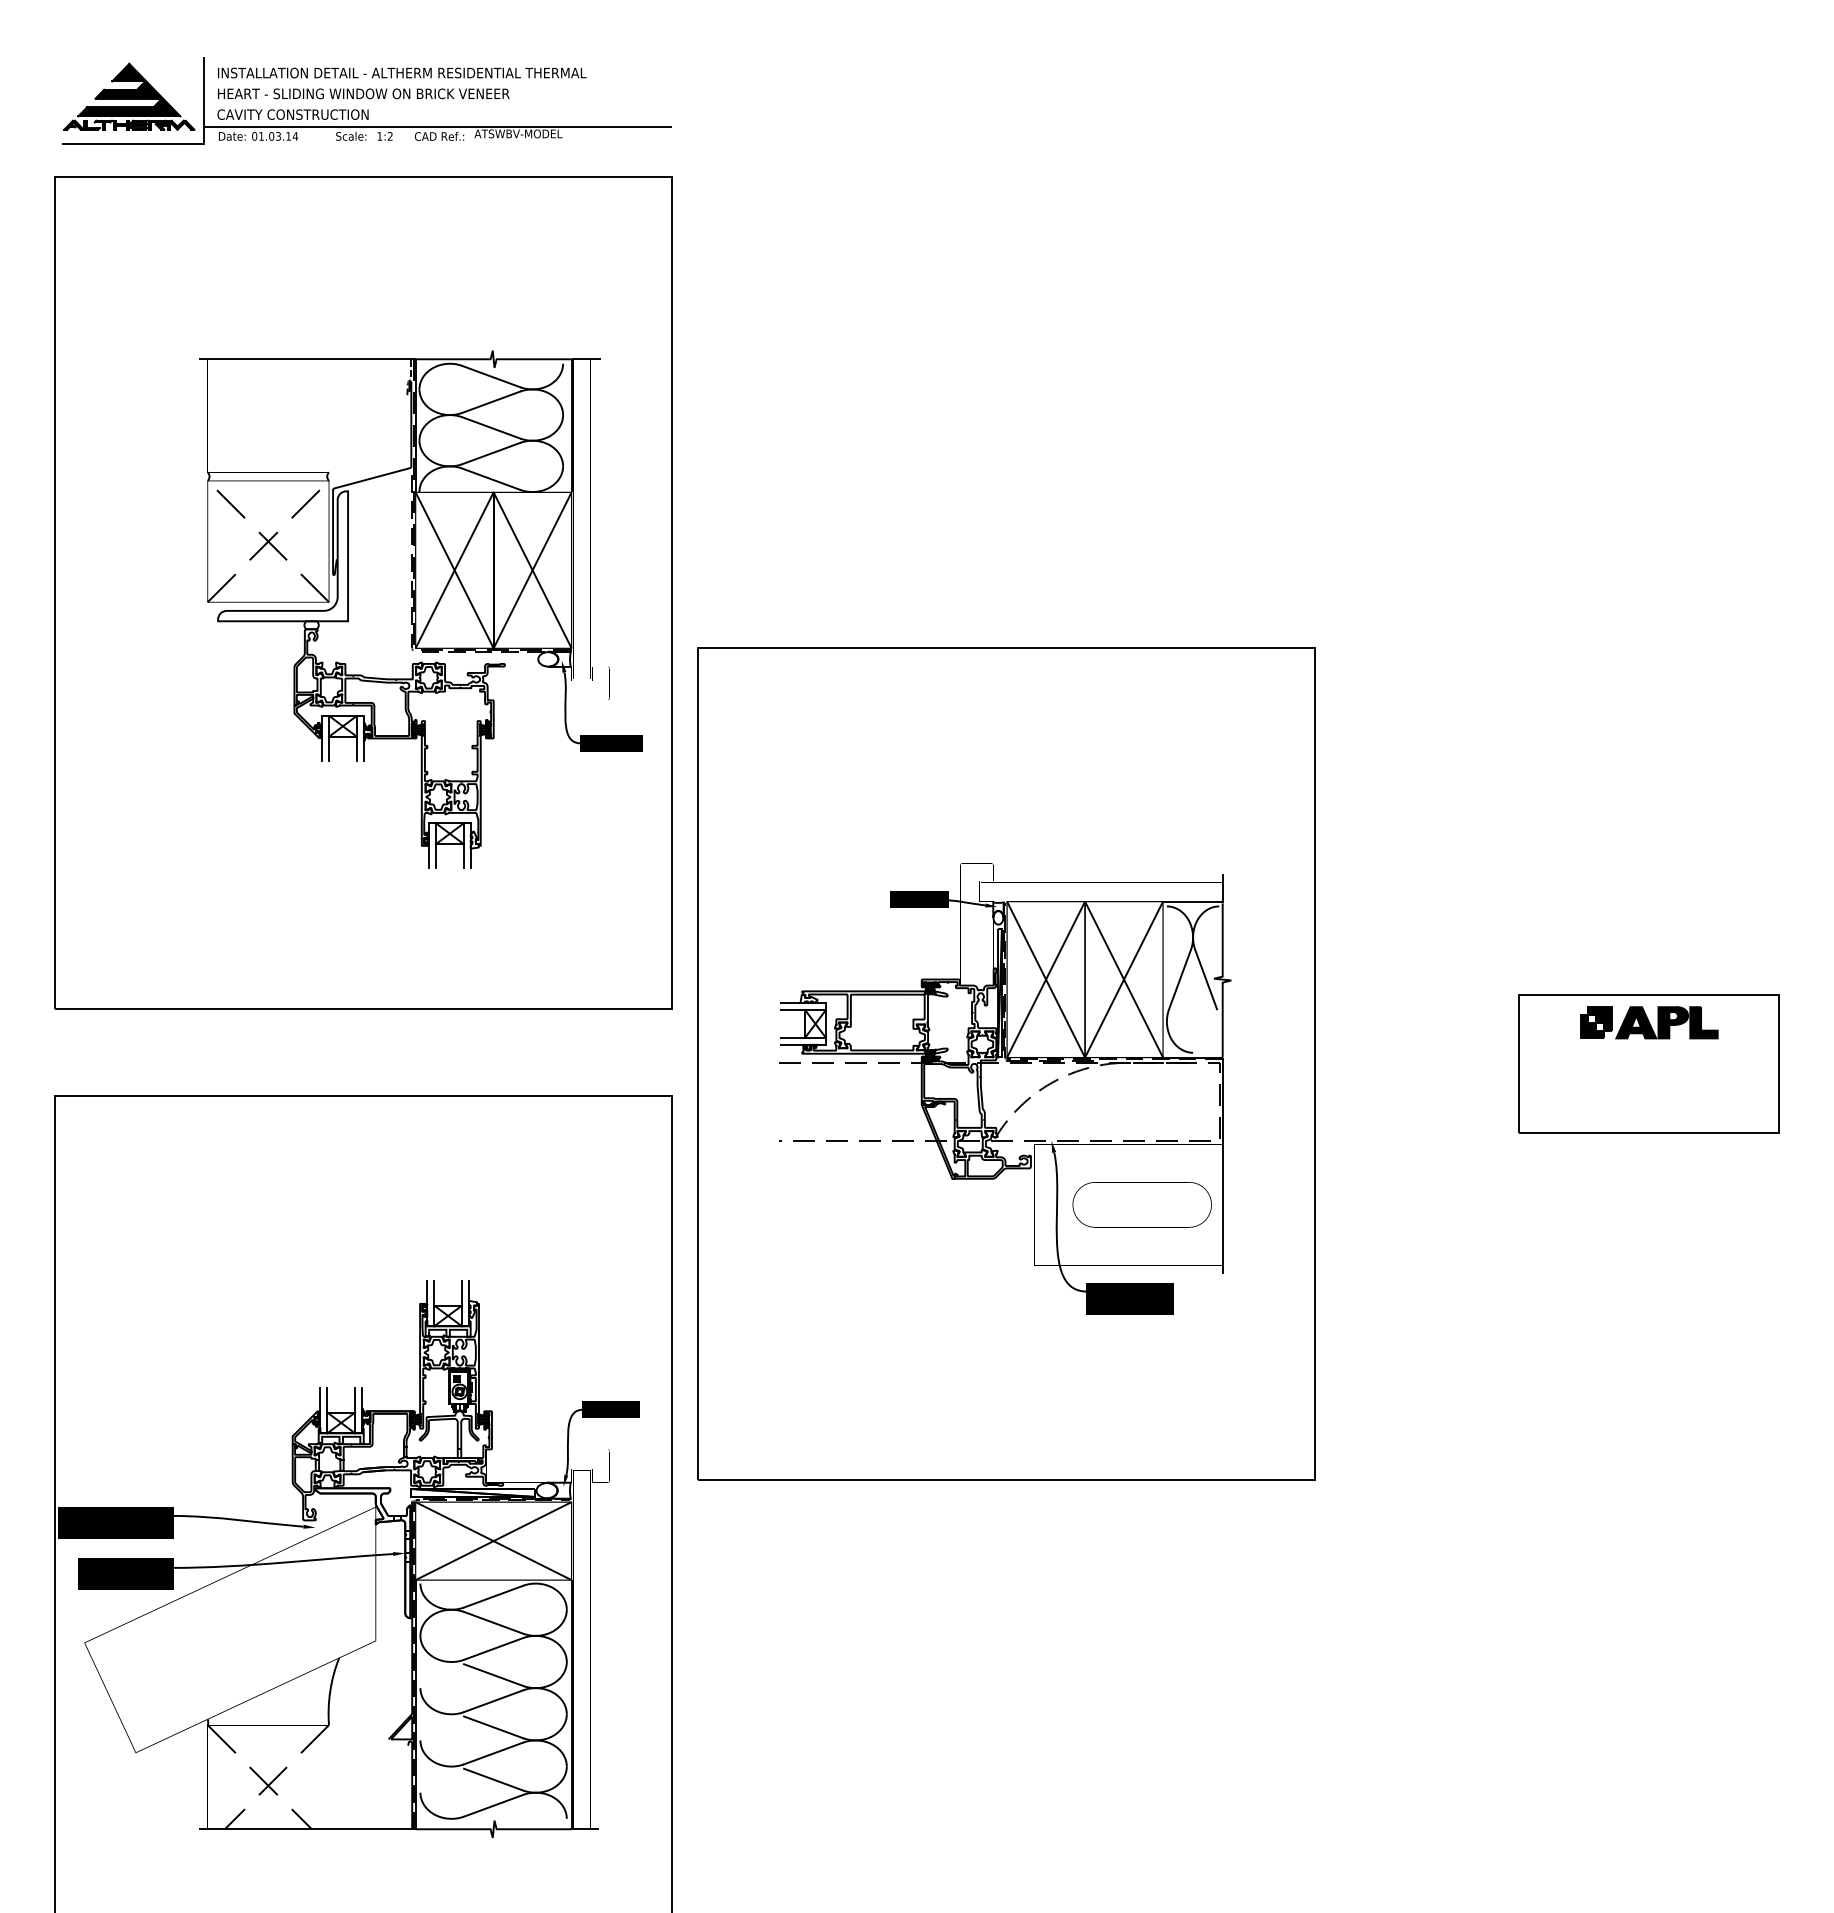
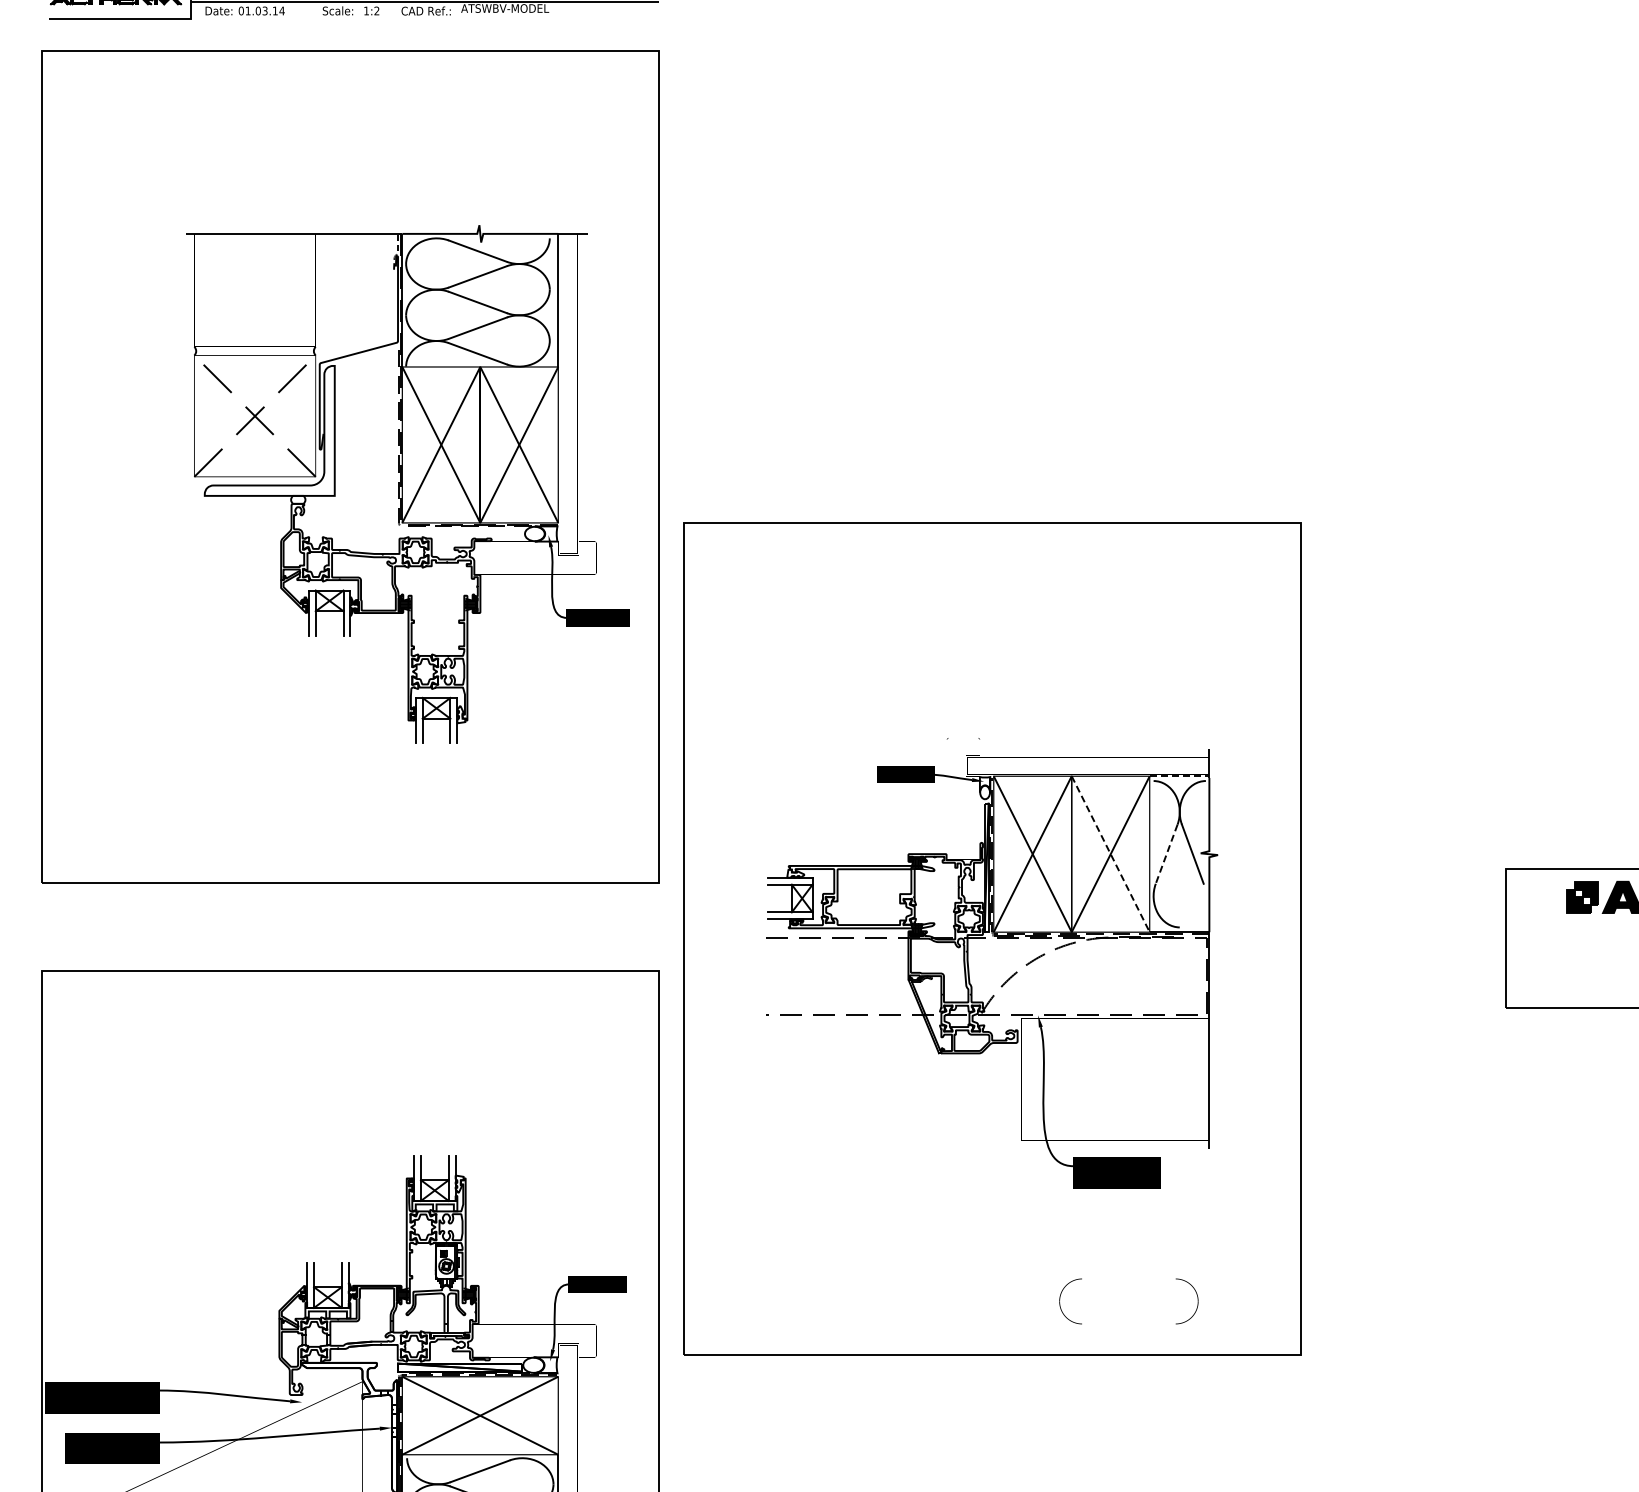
line: (1192, 901) -> (1179, 776), solid -> dashed
line: (1180, 979) -> (1167, 854), solid -> dashed
line: (1124, 980) -> (1111, 855), solid -> dashed
part: (1141, 1204) -> (1128, 1301), moved

